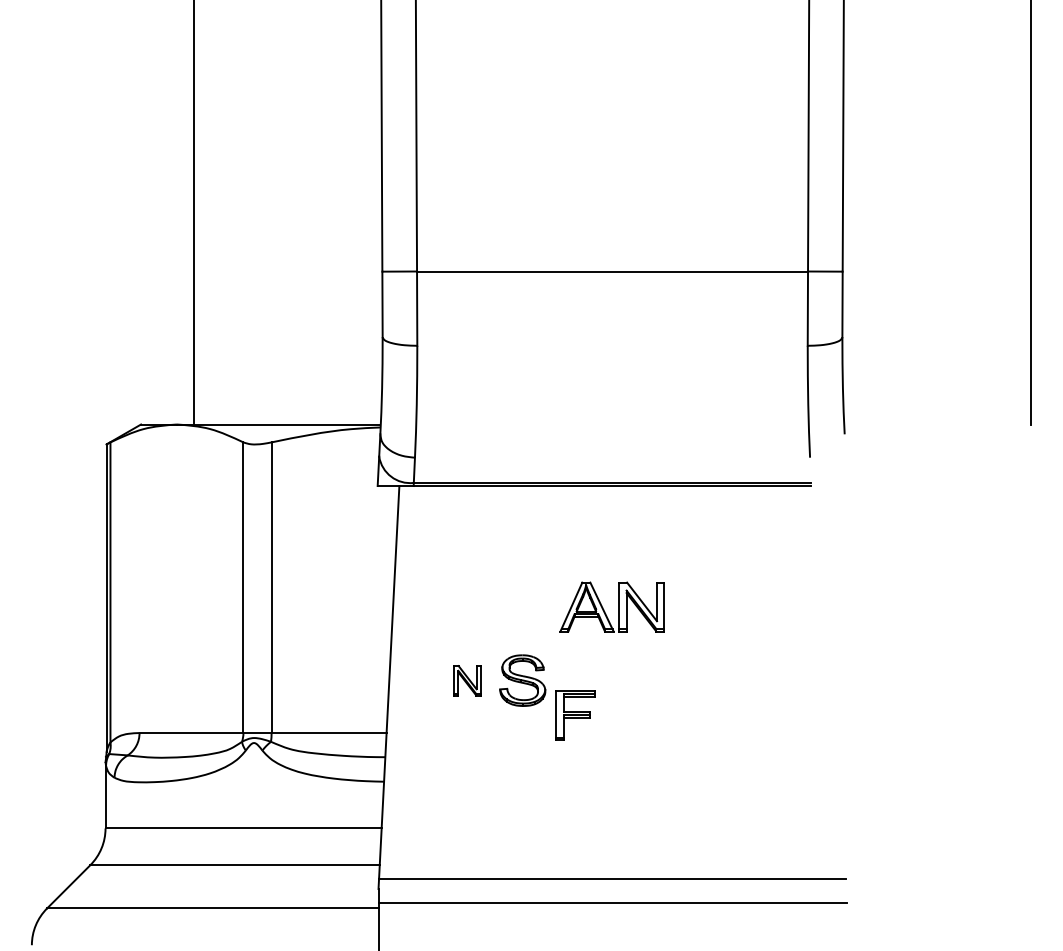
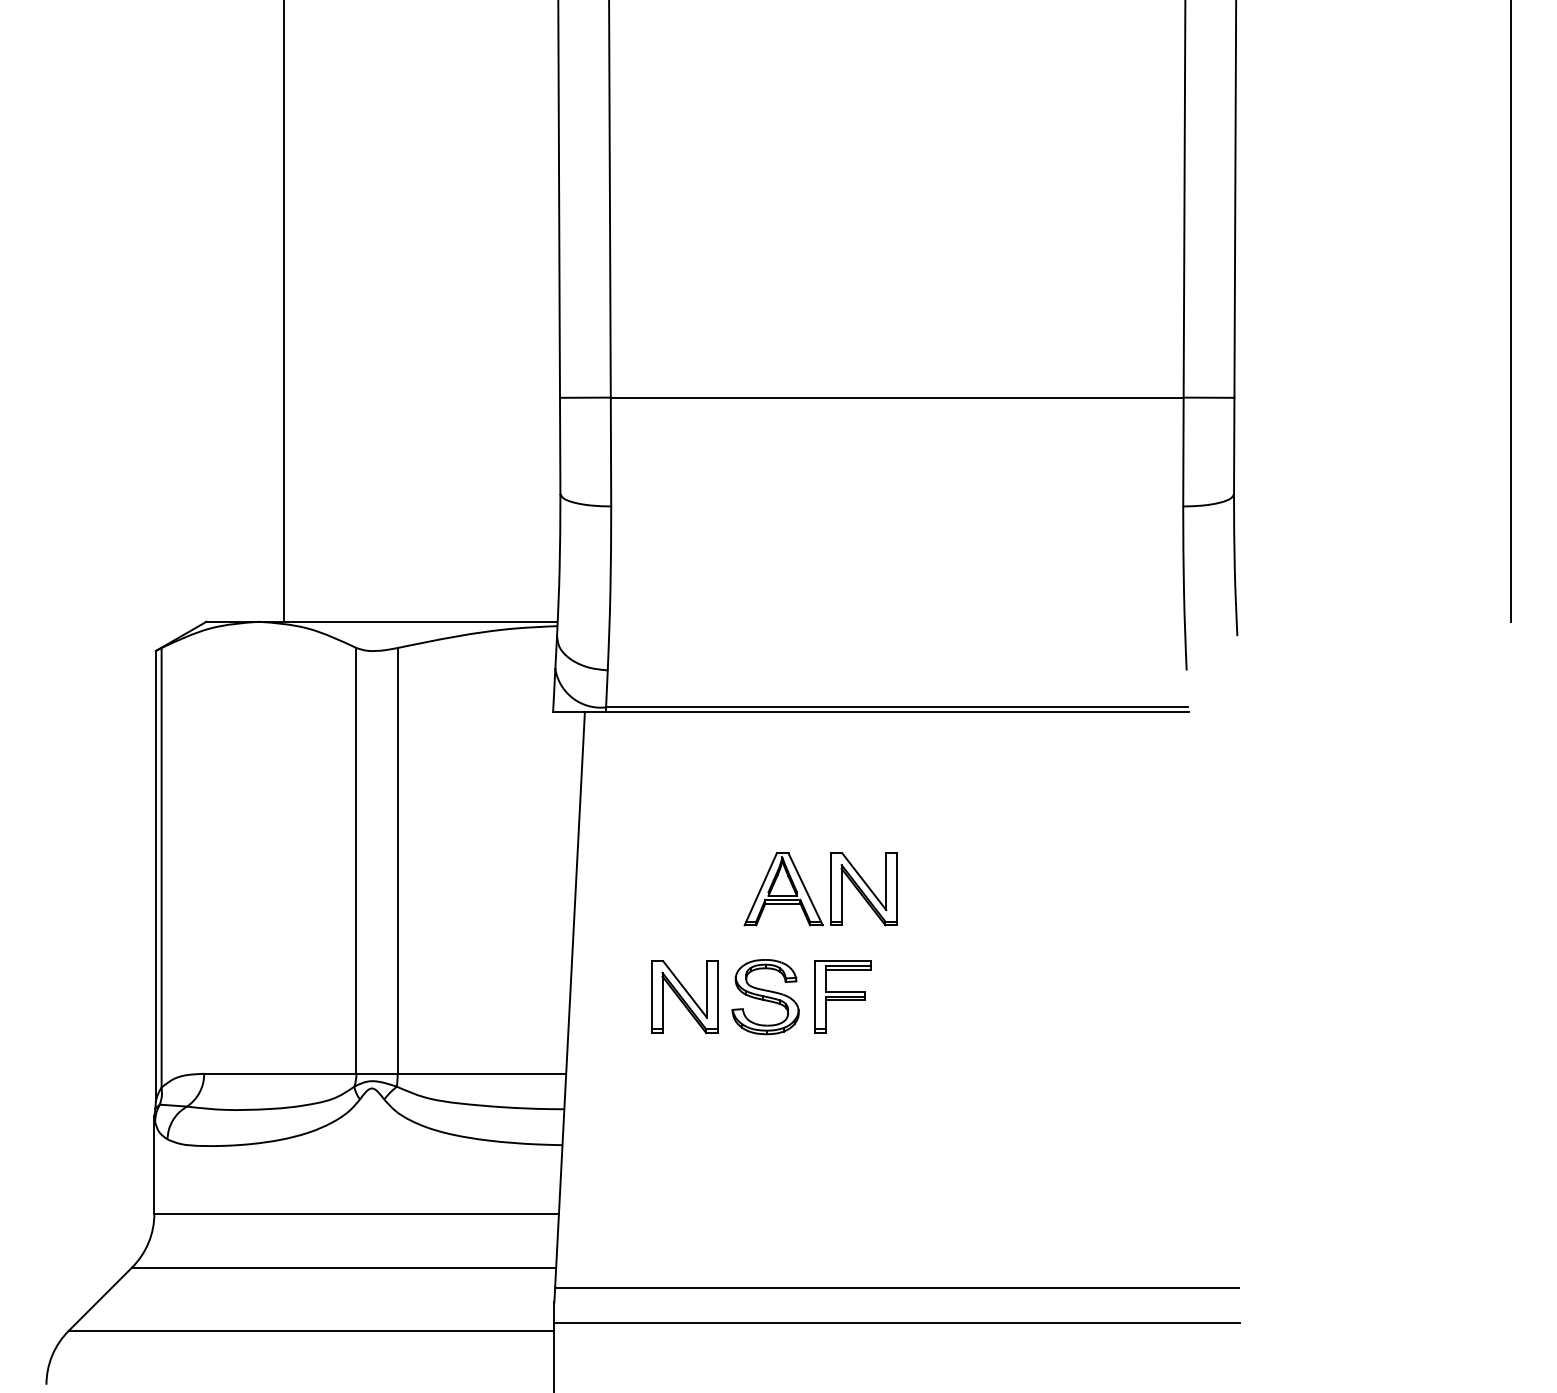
part: (618, 606) -> (829, 888), moved
part: (467, 680) -> (684, 996), size x1.67
part: (575, 715) -> (842, 996), moved

